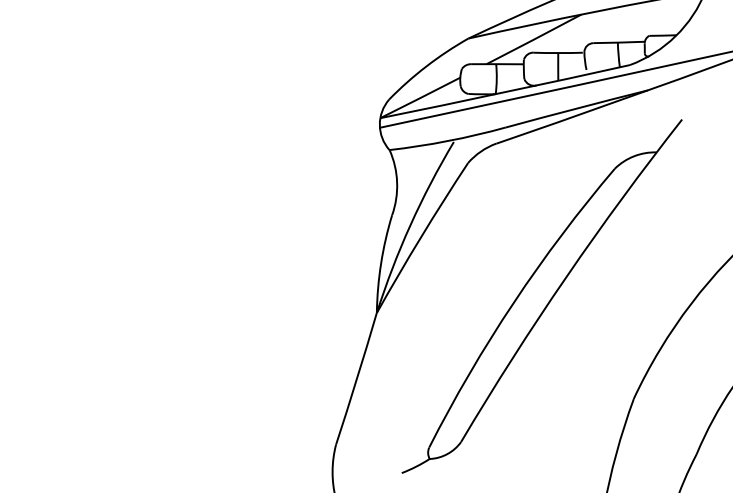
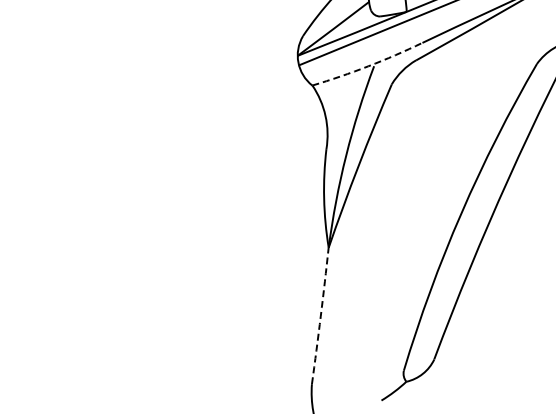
arc: (448, 141) -> (368, 66), solid -> dashed
arc: (356, 378) -> (320, 315), solid -> dashed

